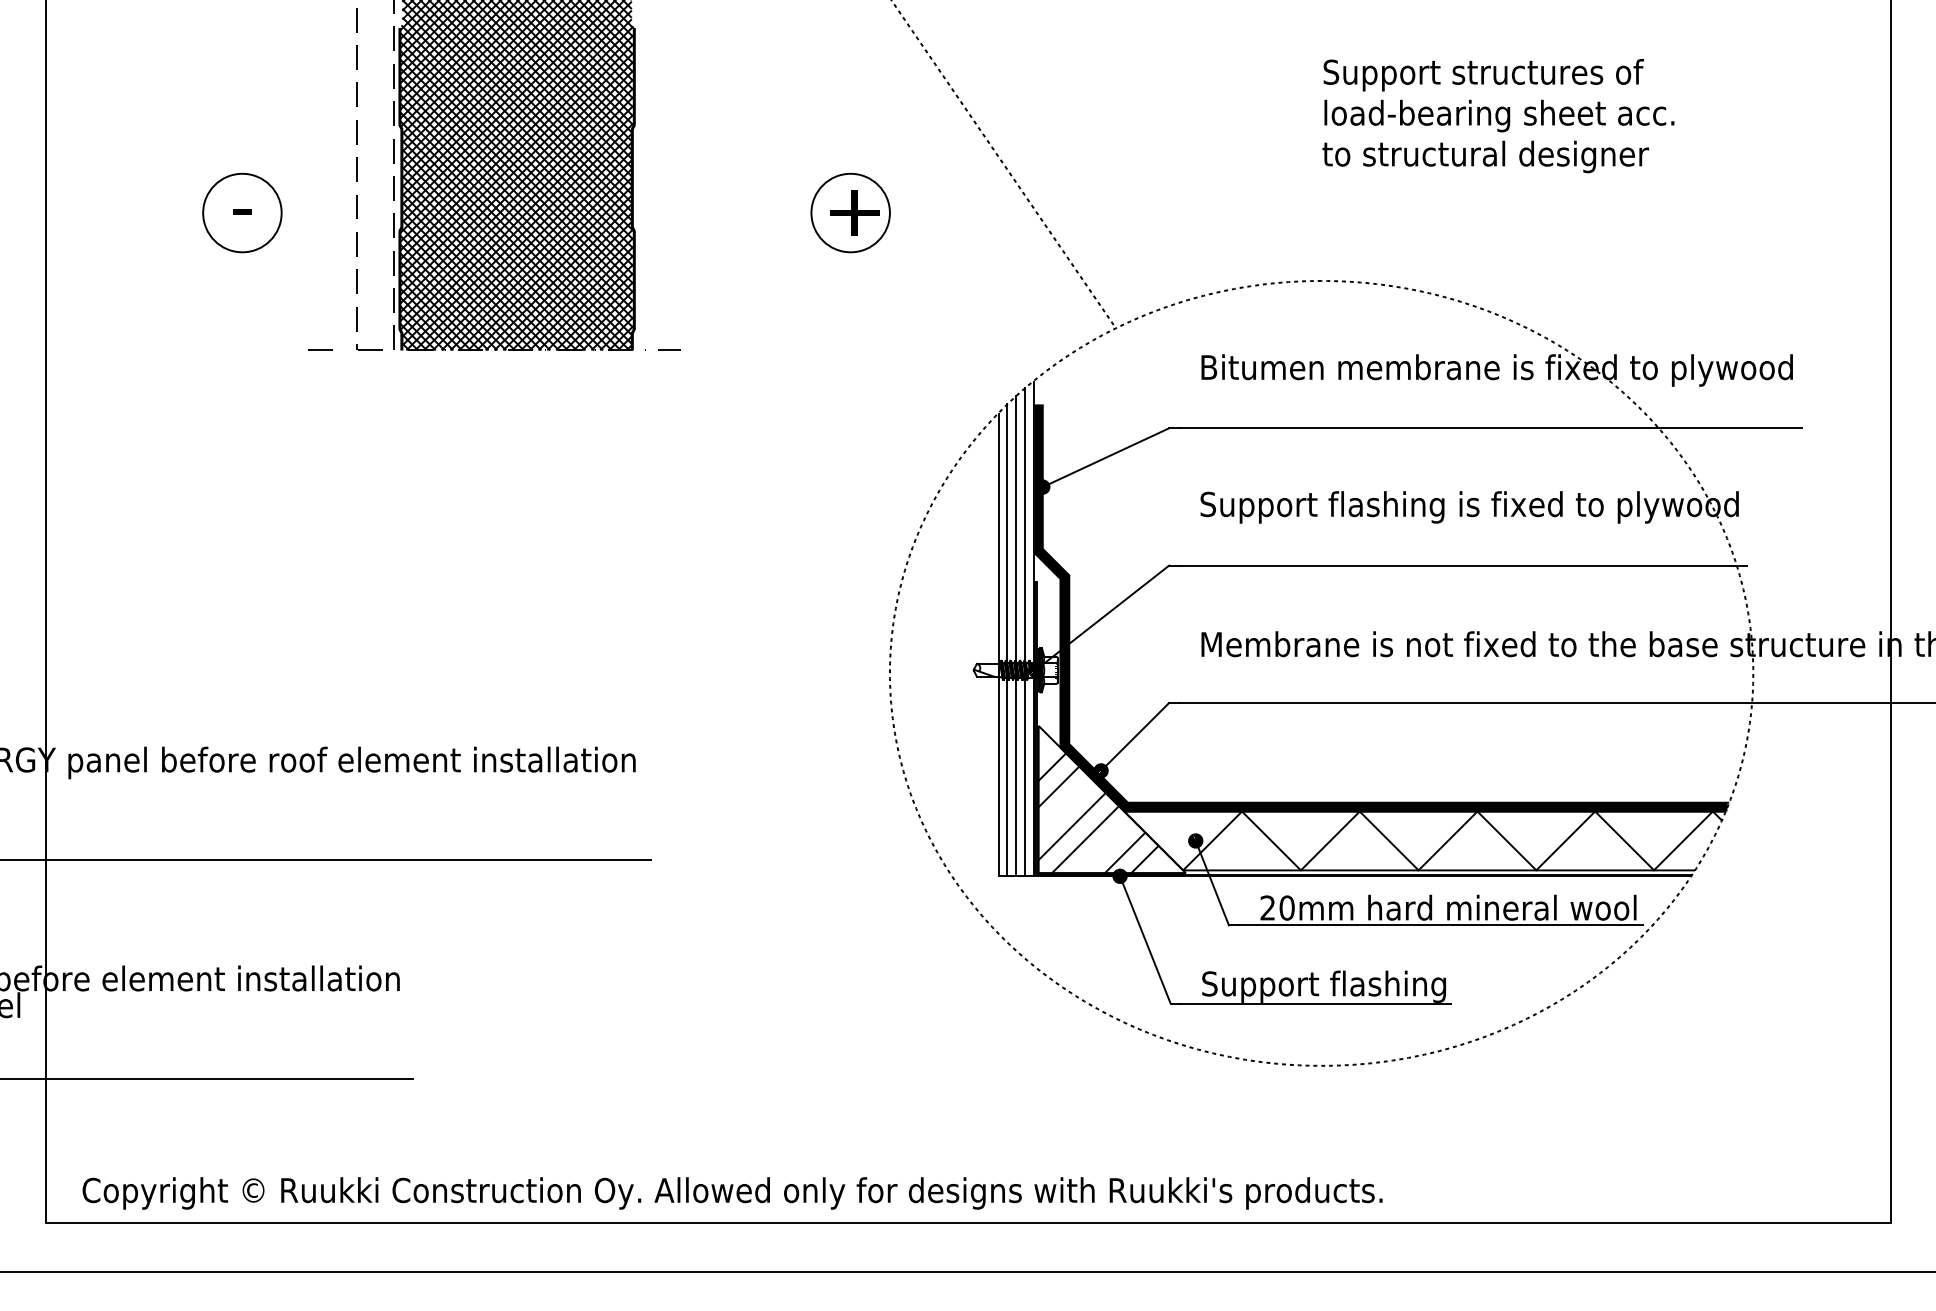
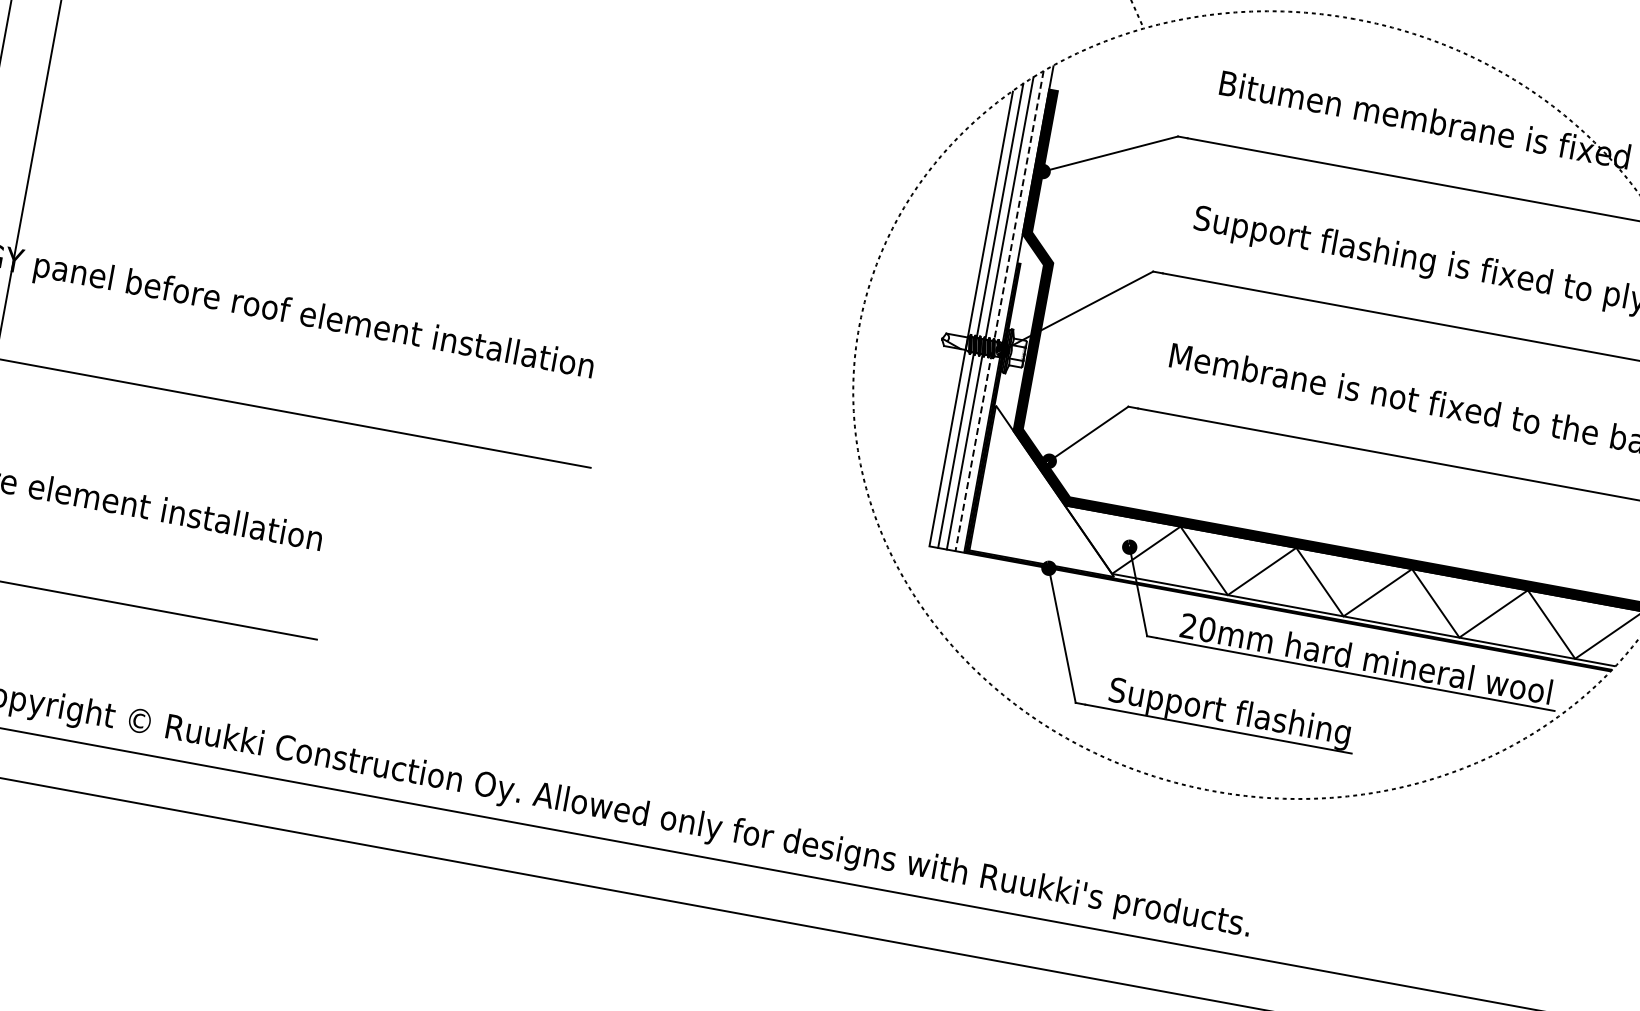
line: (1025, 632) -> (999, 311), solid -> dashed
hatch: (1111, 799) -> (1054, 491), removed

